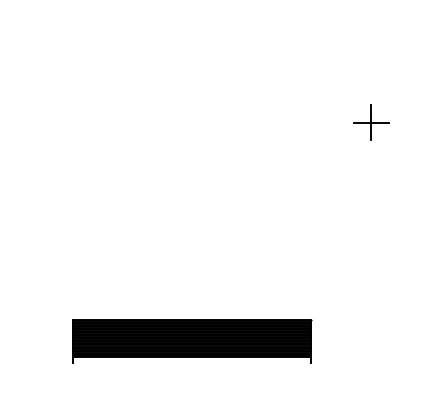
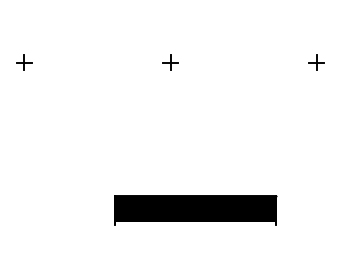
part: (155, 122) -> (170, 62), added
part: (371, 122) -> (316, 62), size x0.62

